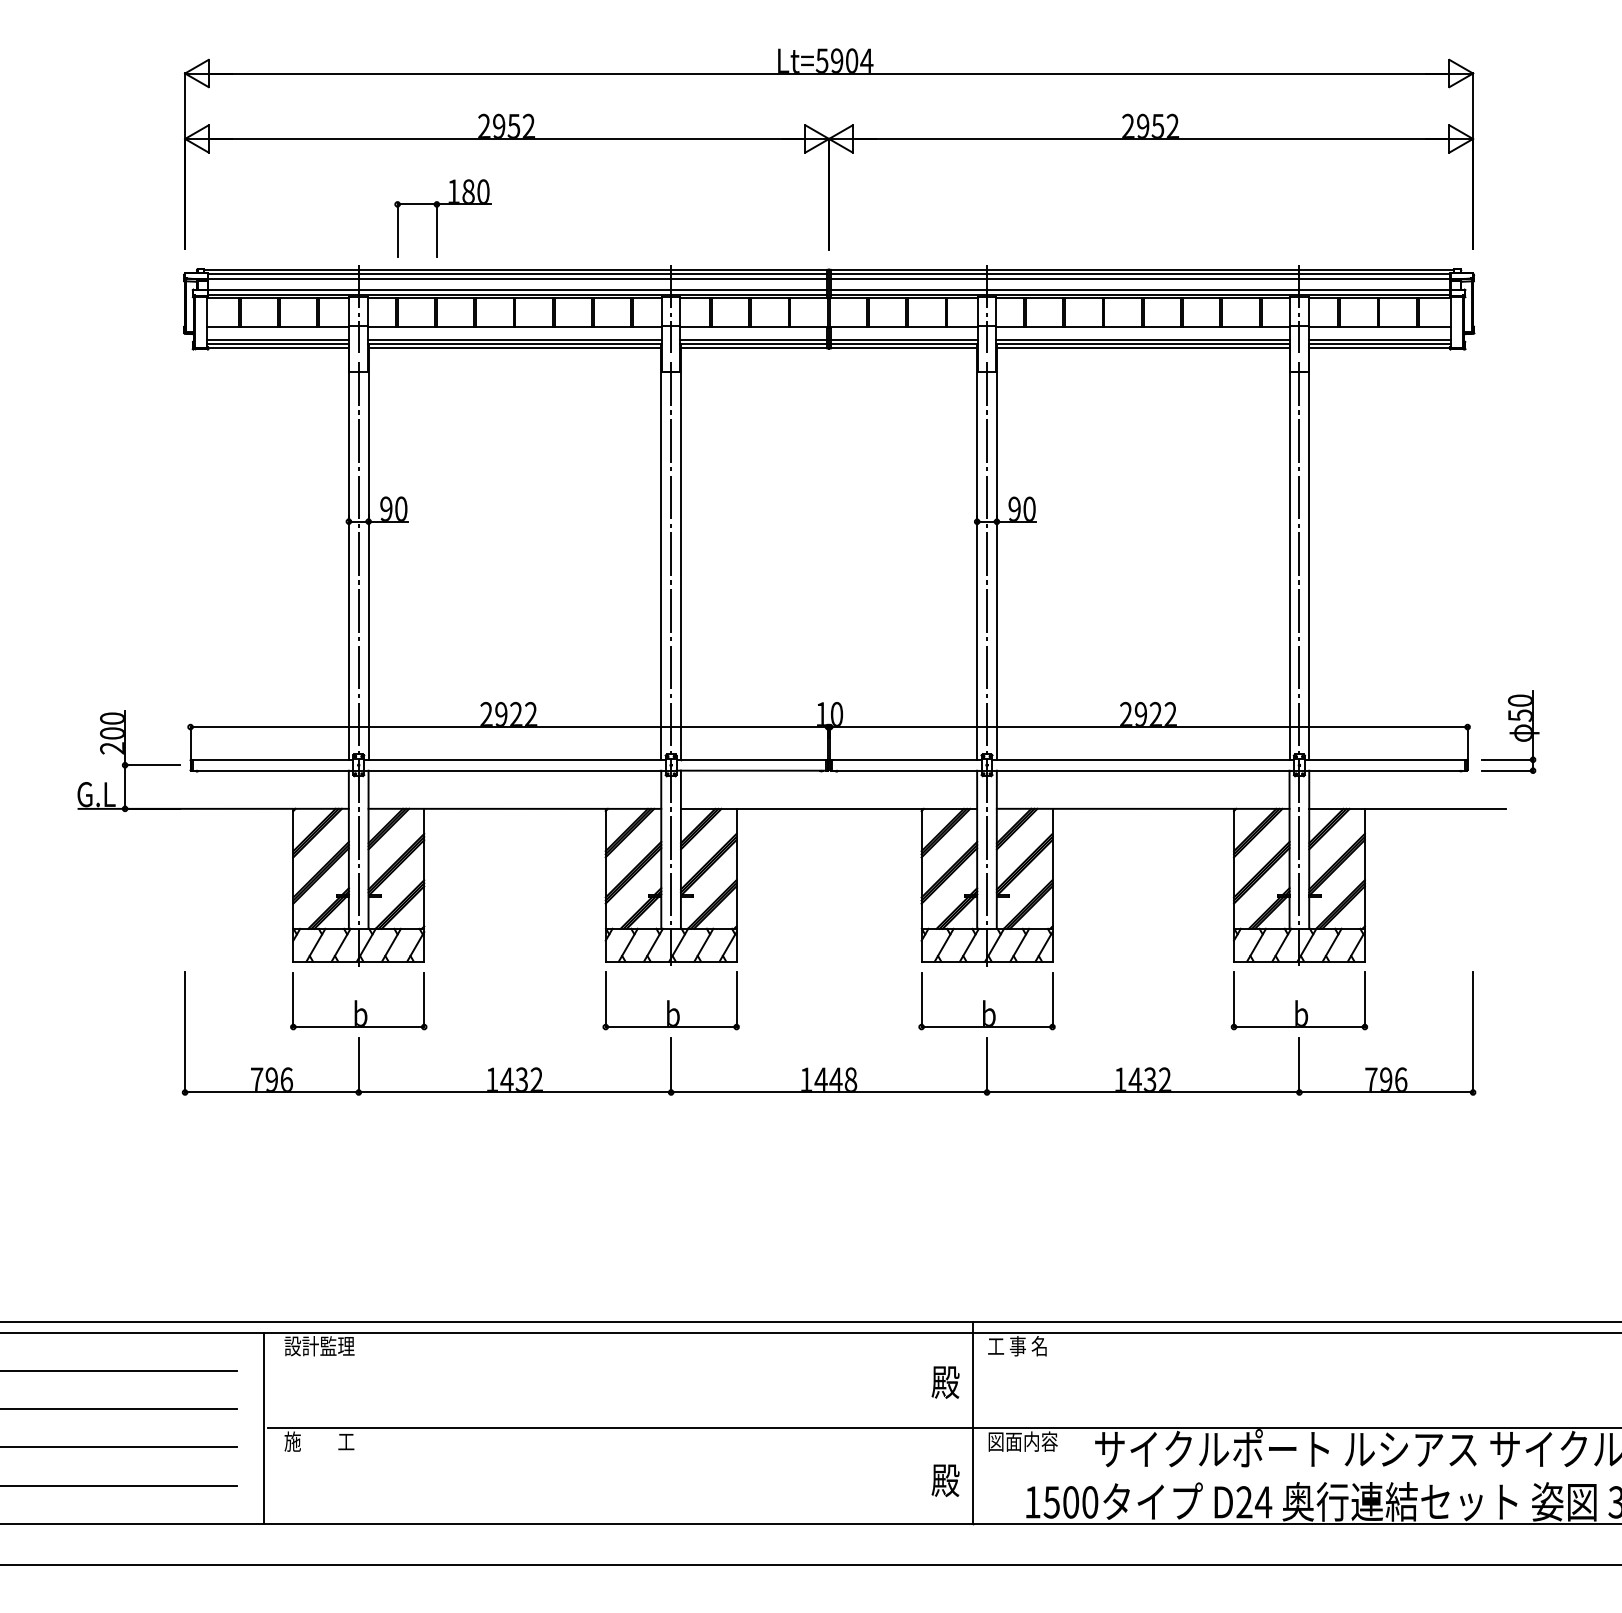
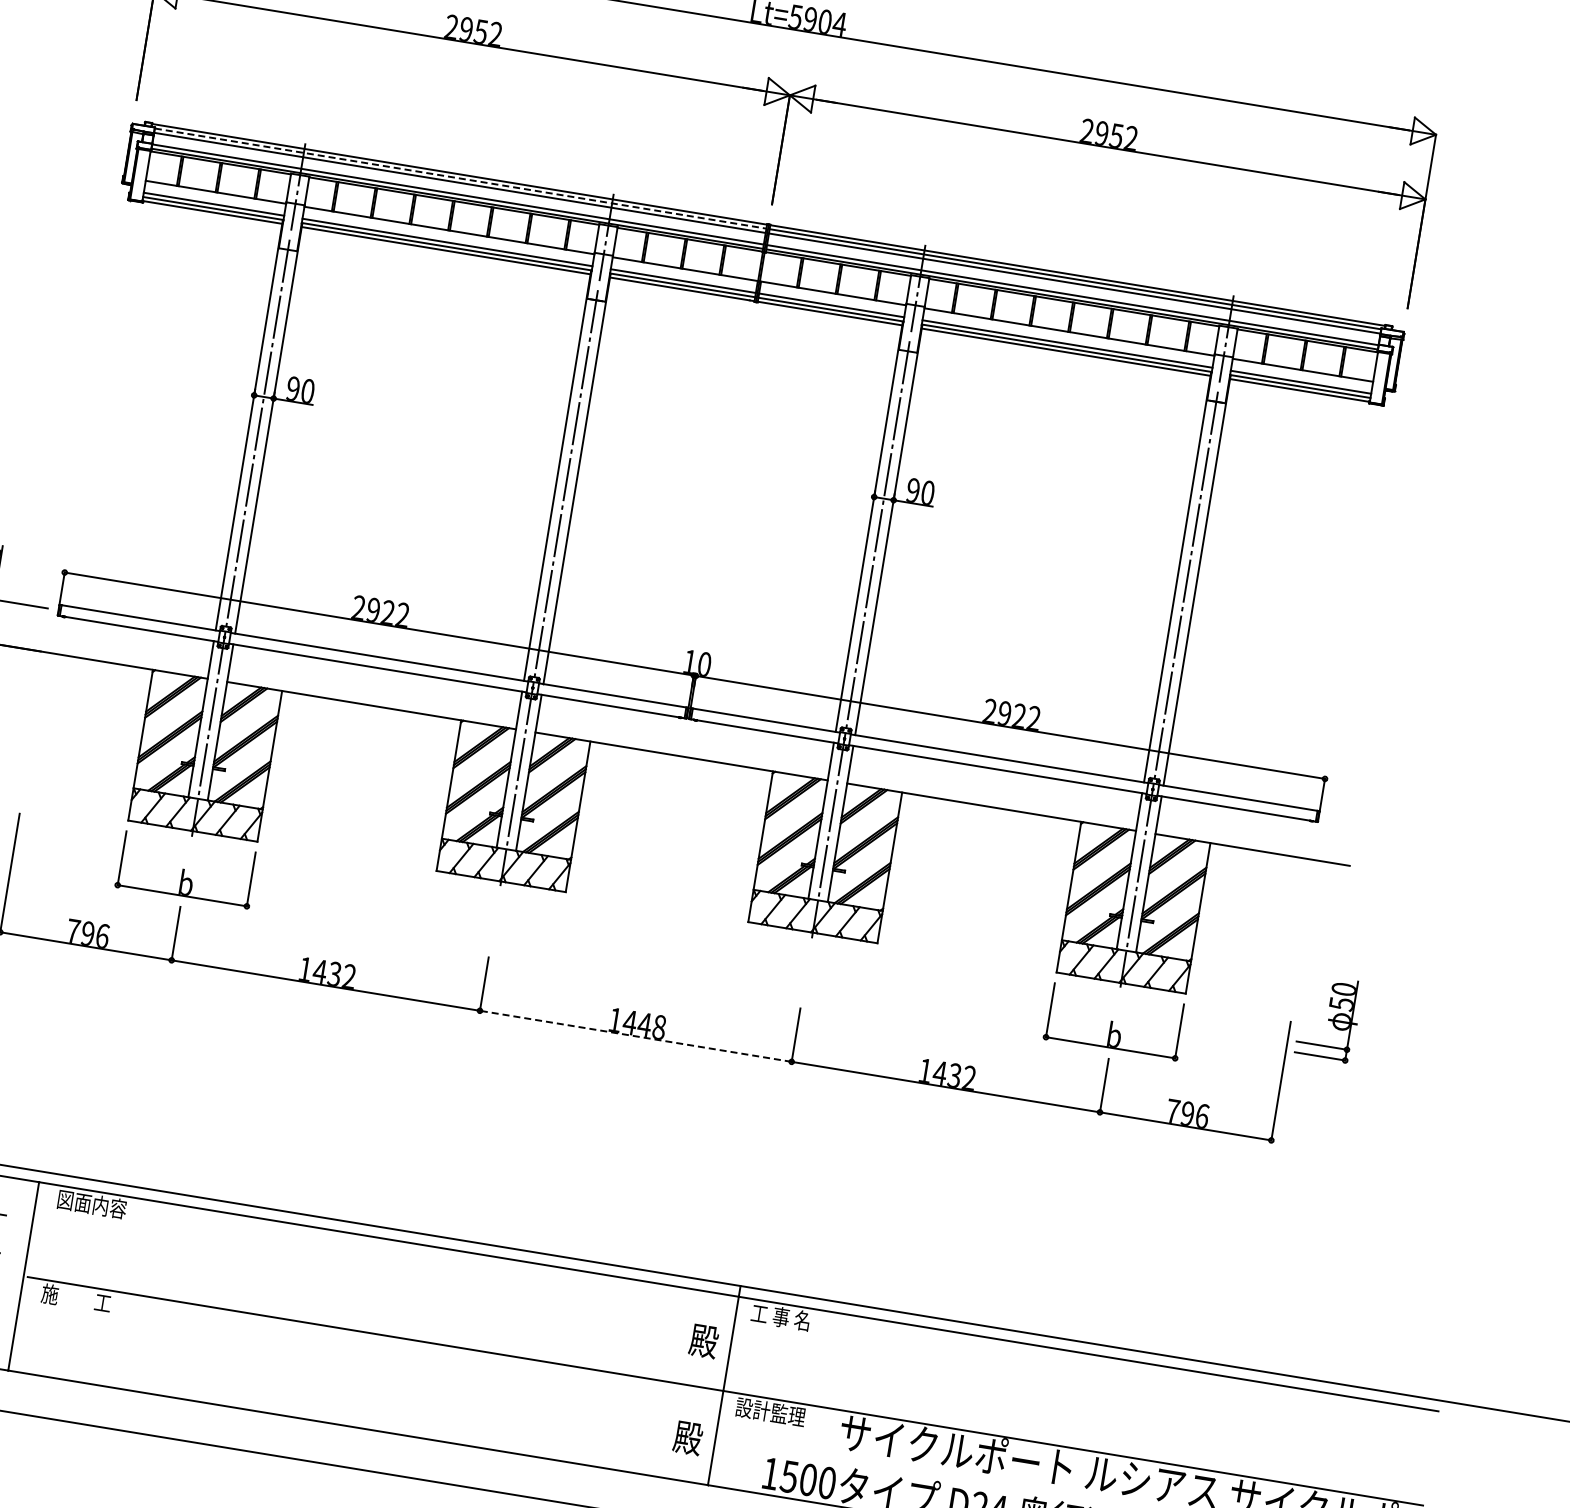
part: (442, 218) -> (395, 111), removed
line: (517, 274) -> (460, 178), solid -> dashed
part: (1510, 731) -> (1329, 1018), moved
part: (670, 1000) -> (494, 919), removed
part: (986, 1001) -> (805, 971), removed
line: (829, 1092) -> (636, 1036), solid -> dashed
text: (319, 1346) -> (91, 1204), 設計監理 -> 図面内容
text: (1022, 1441) -> (770, 1412), 図面内容 -> 設計監理

